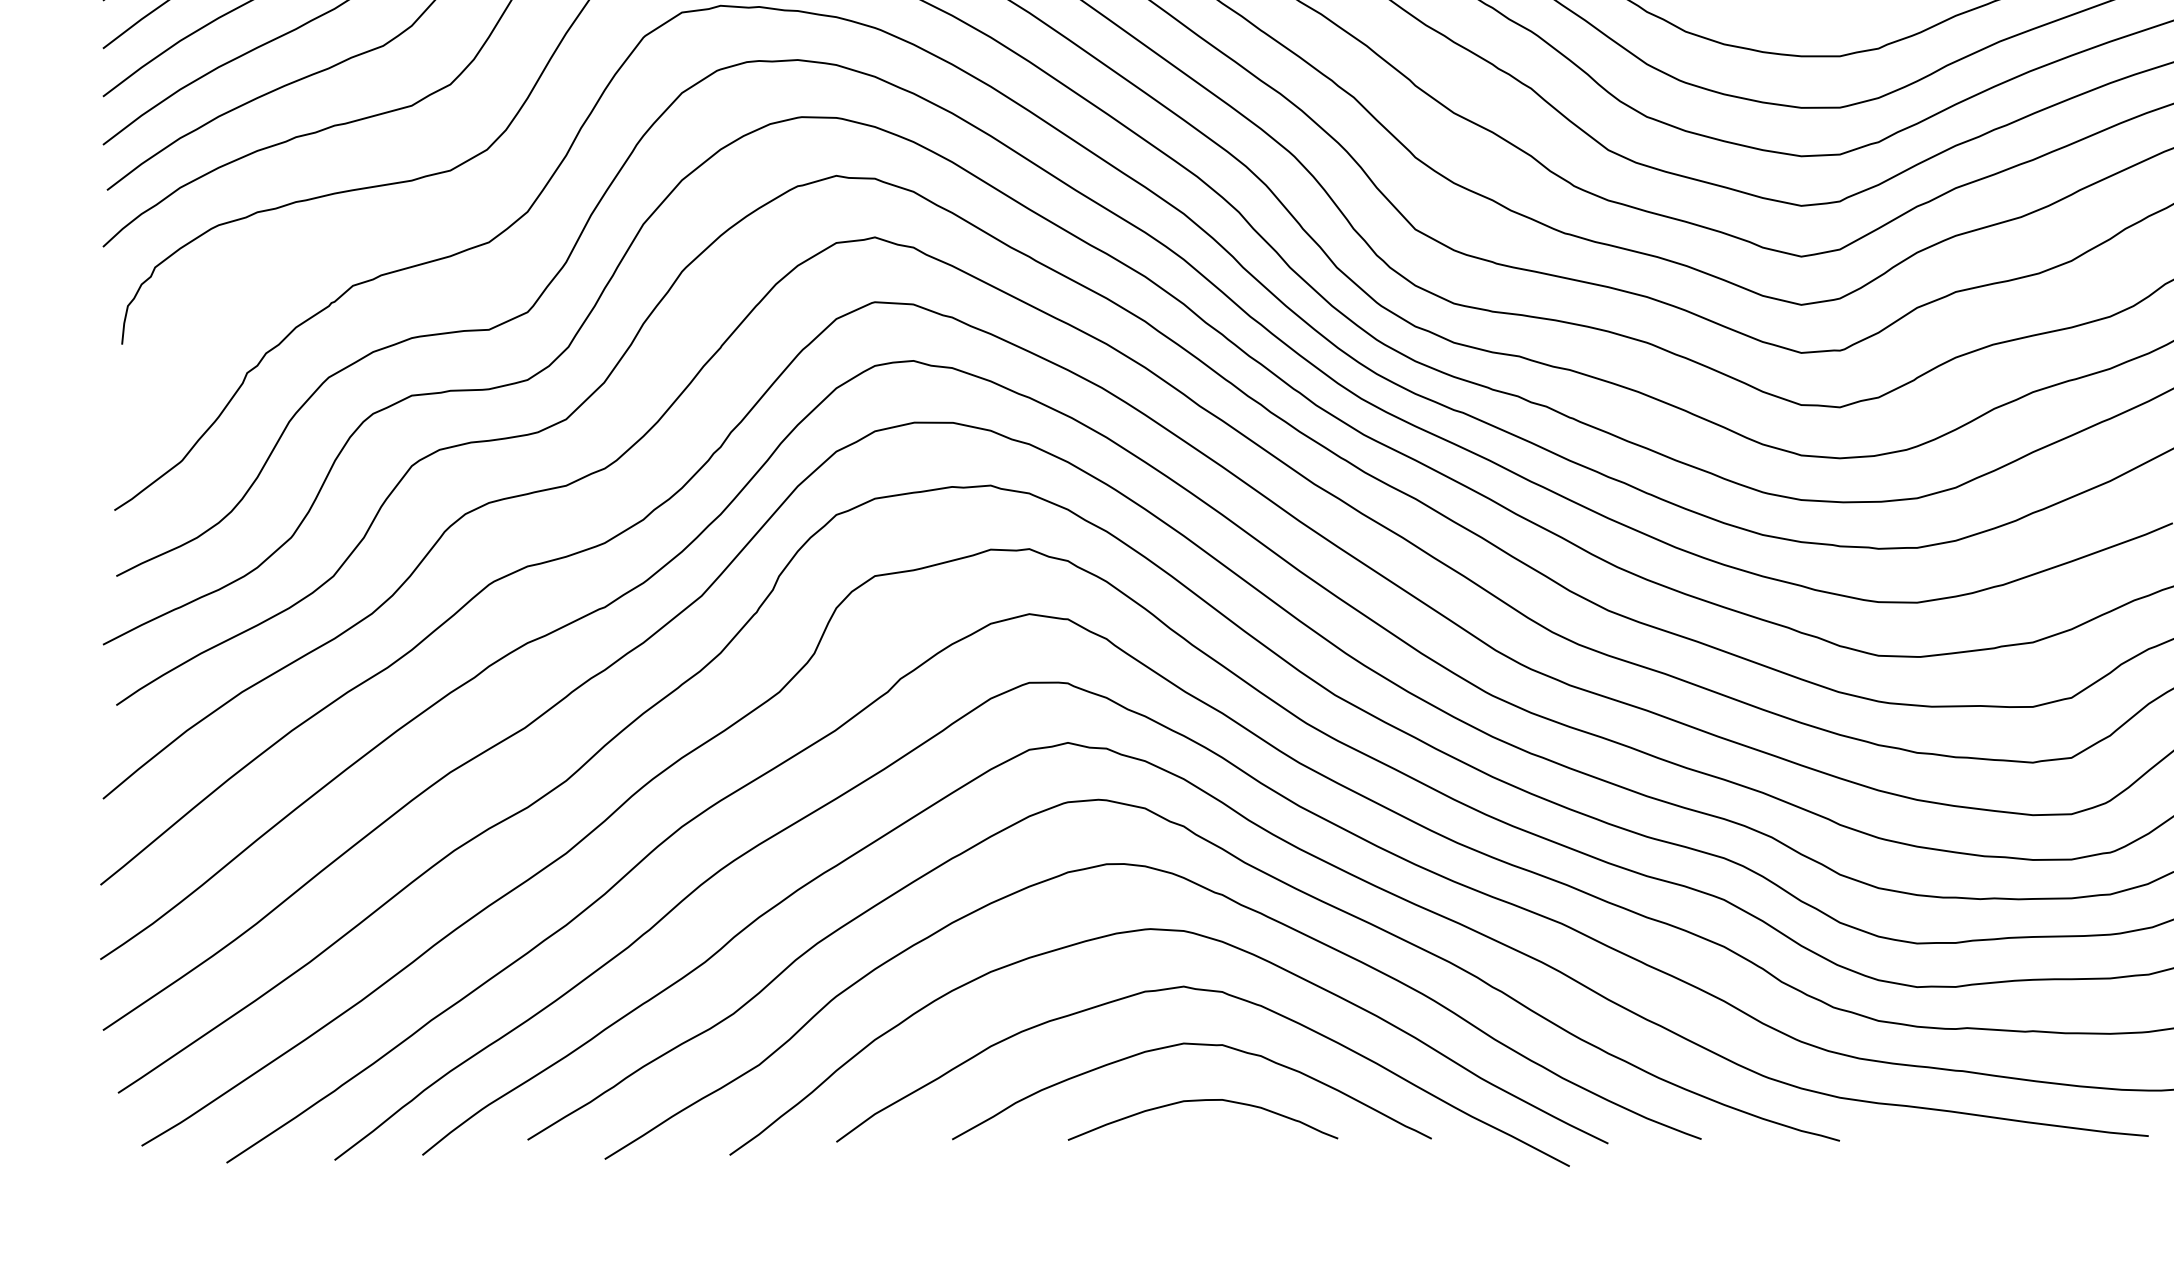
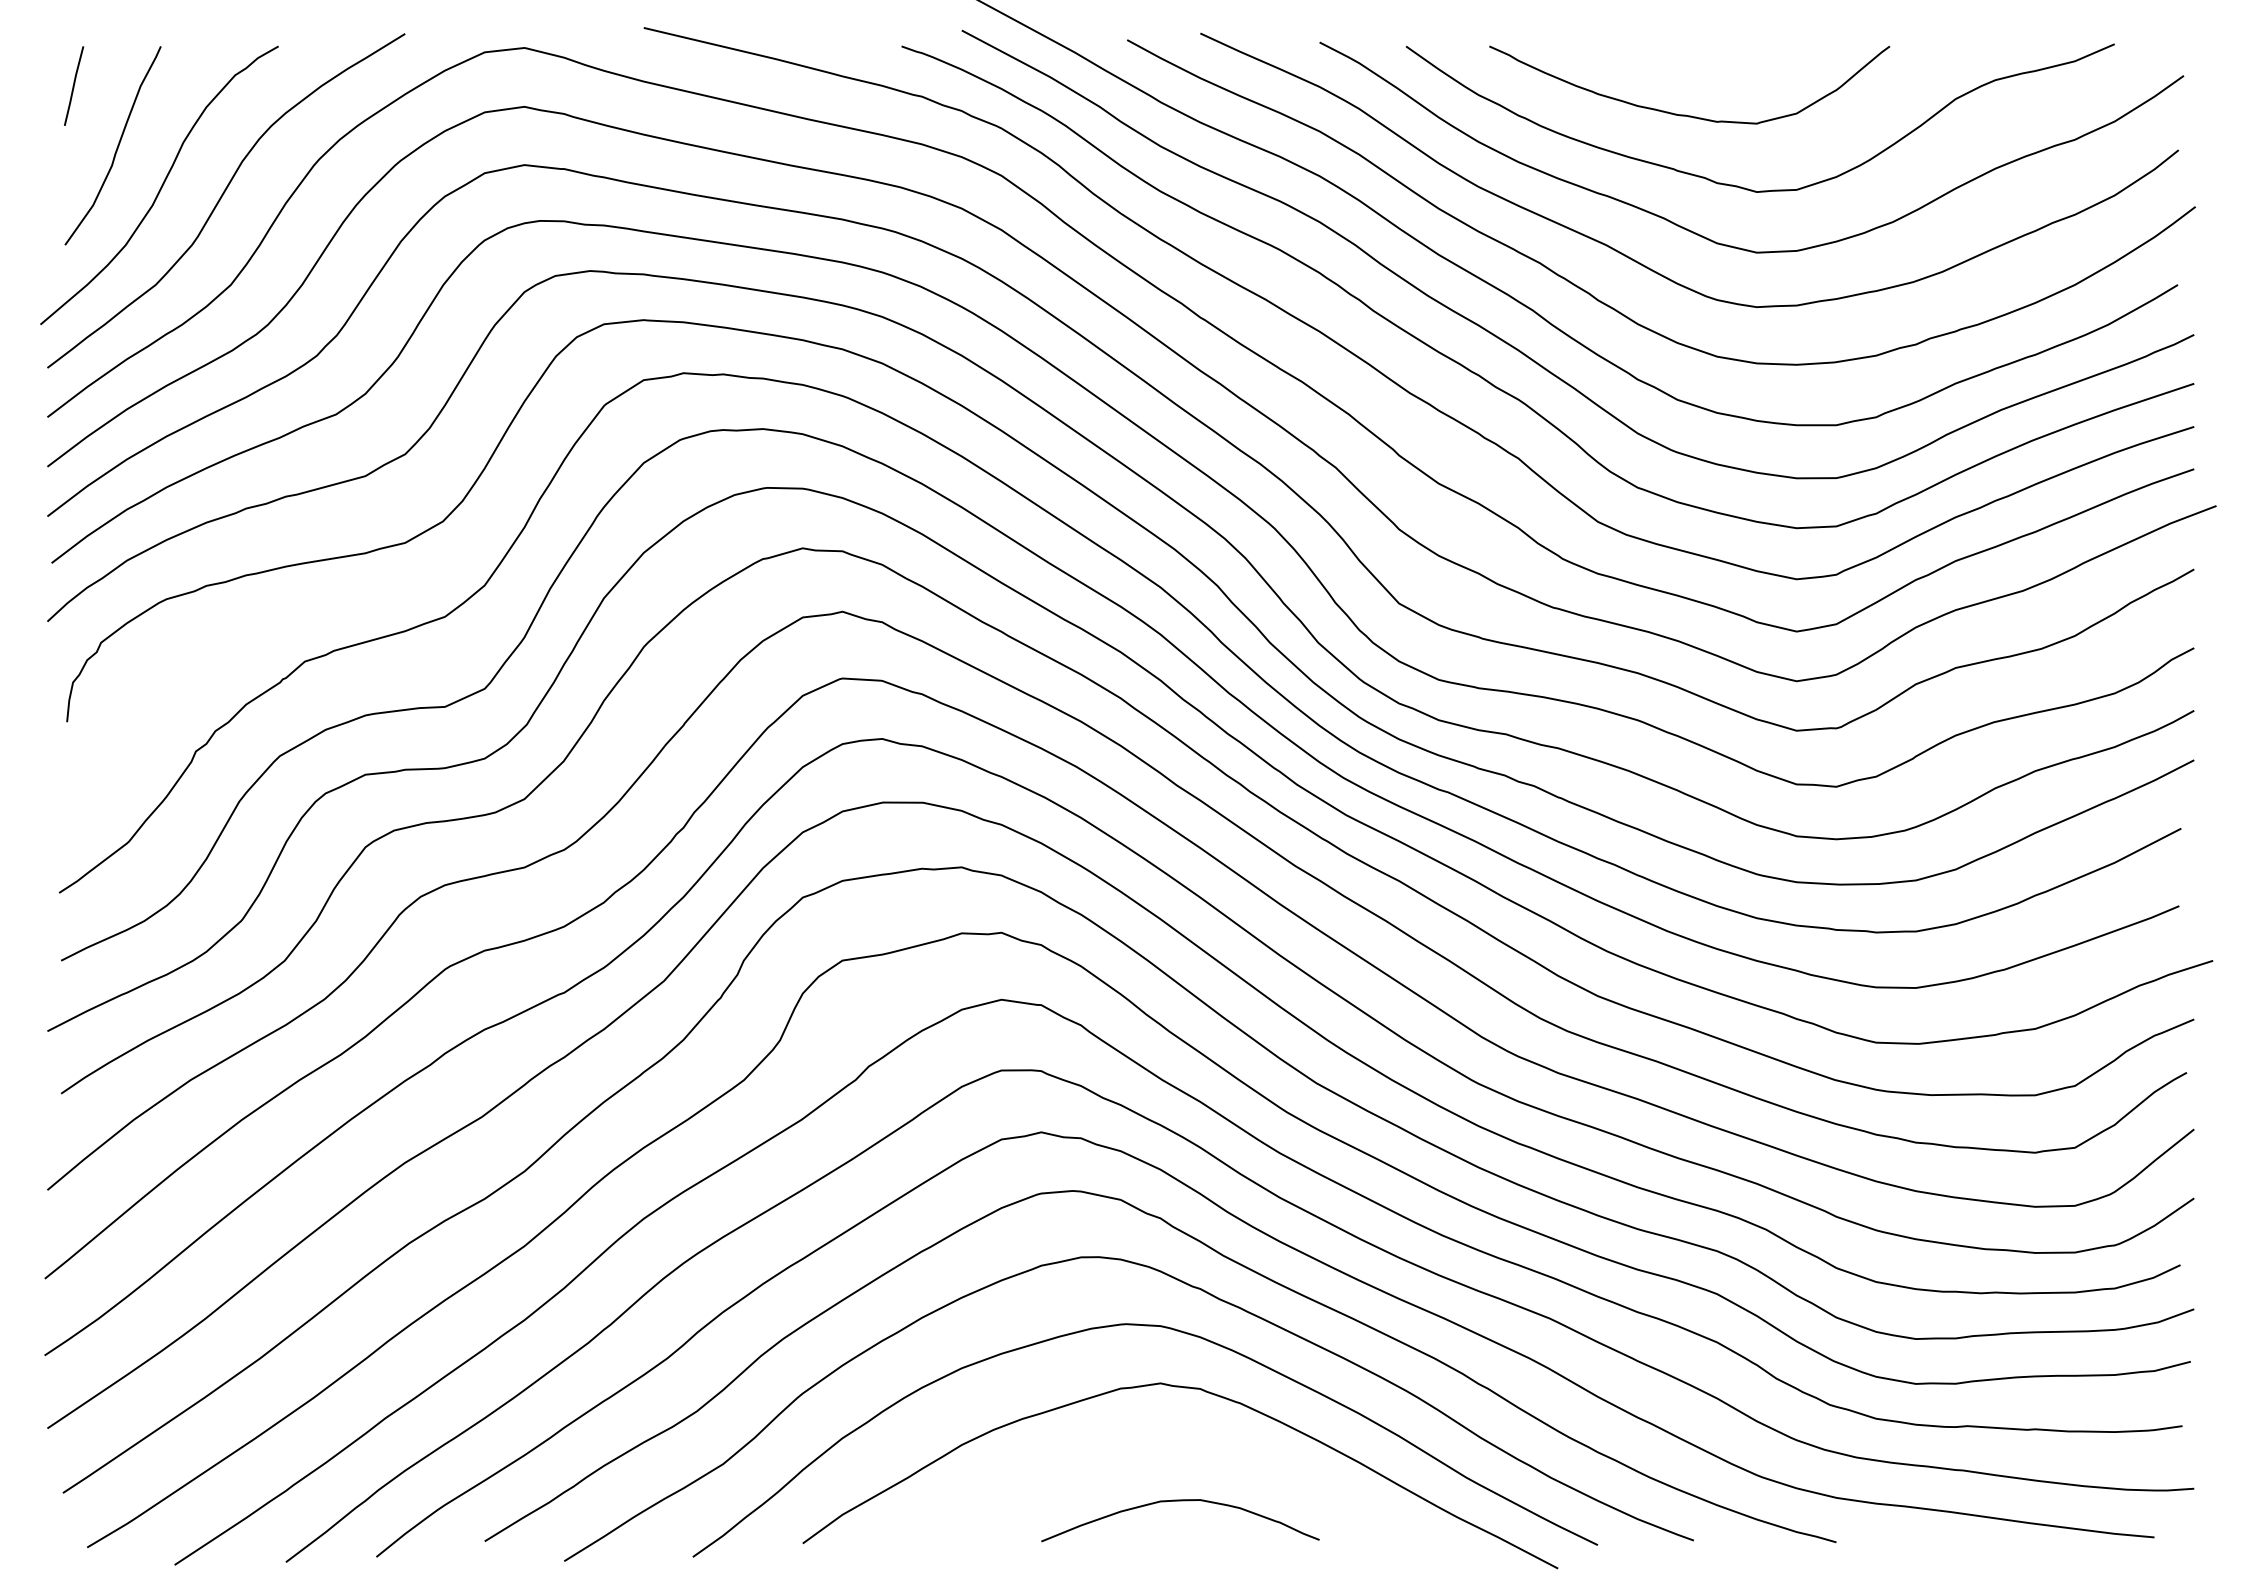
curve: (1191, 1044) -> (1168, 1443), removed

